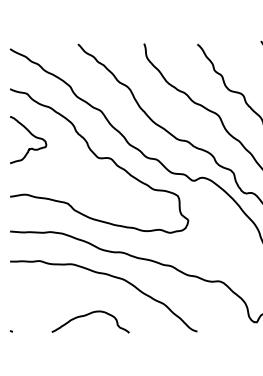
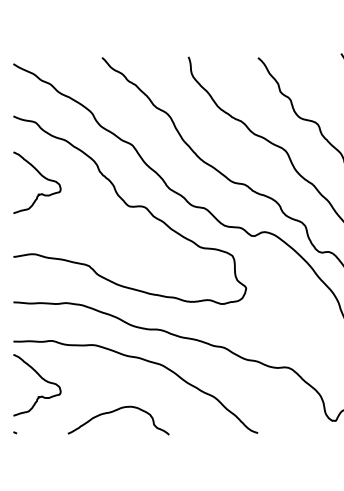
curve: (31, 290) -> (41, 379), added

